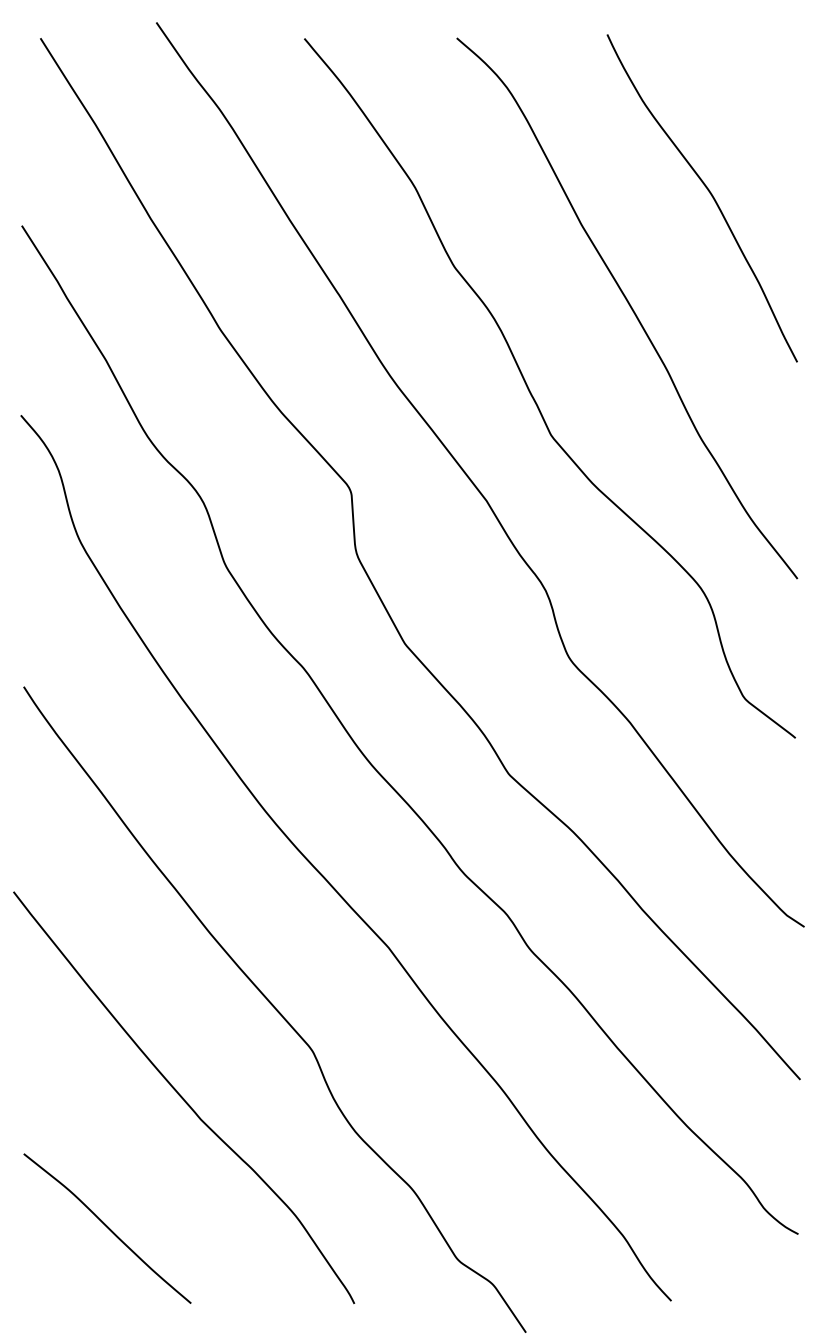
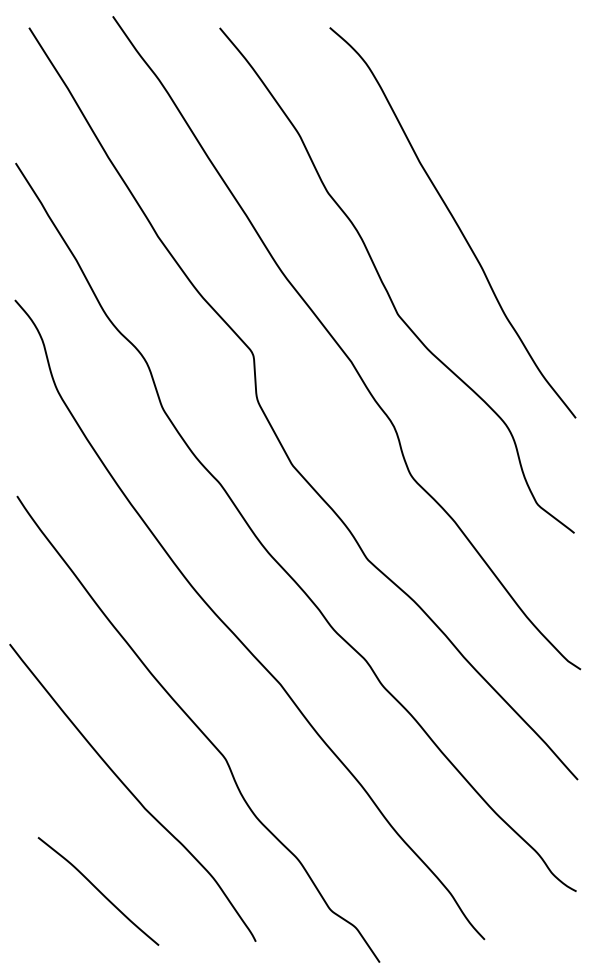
curve: (708, 192) -> (511, 139), removed
curve: (107, 1228) -> (98, 891), moved

